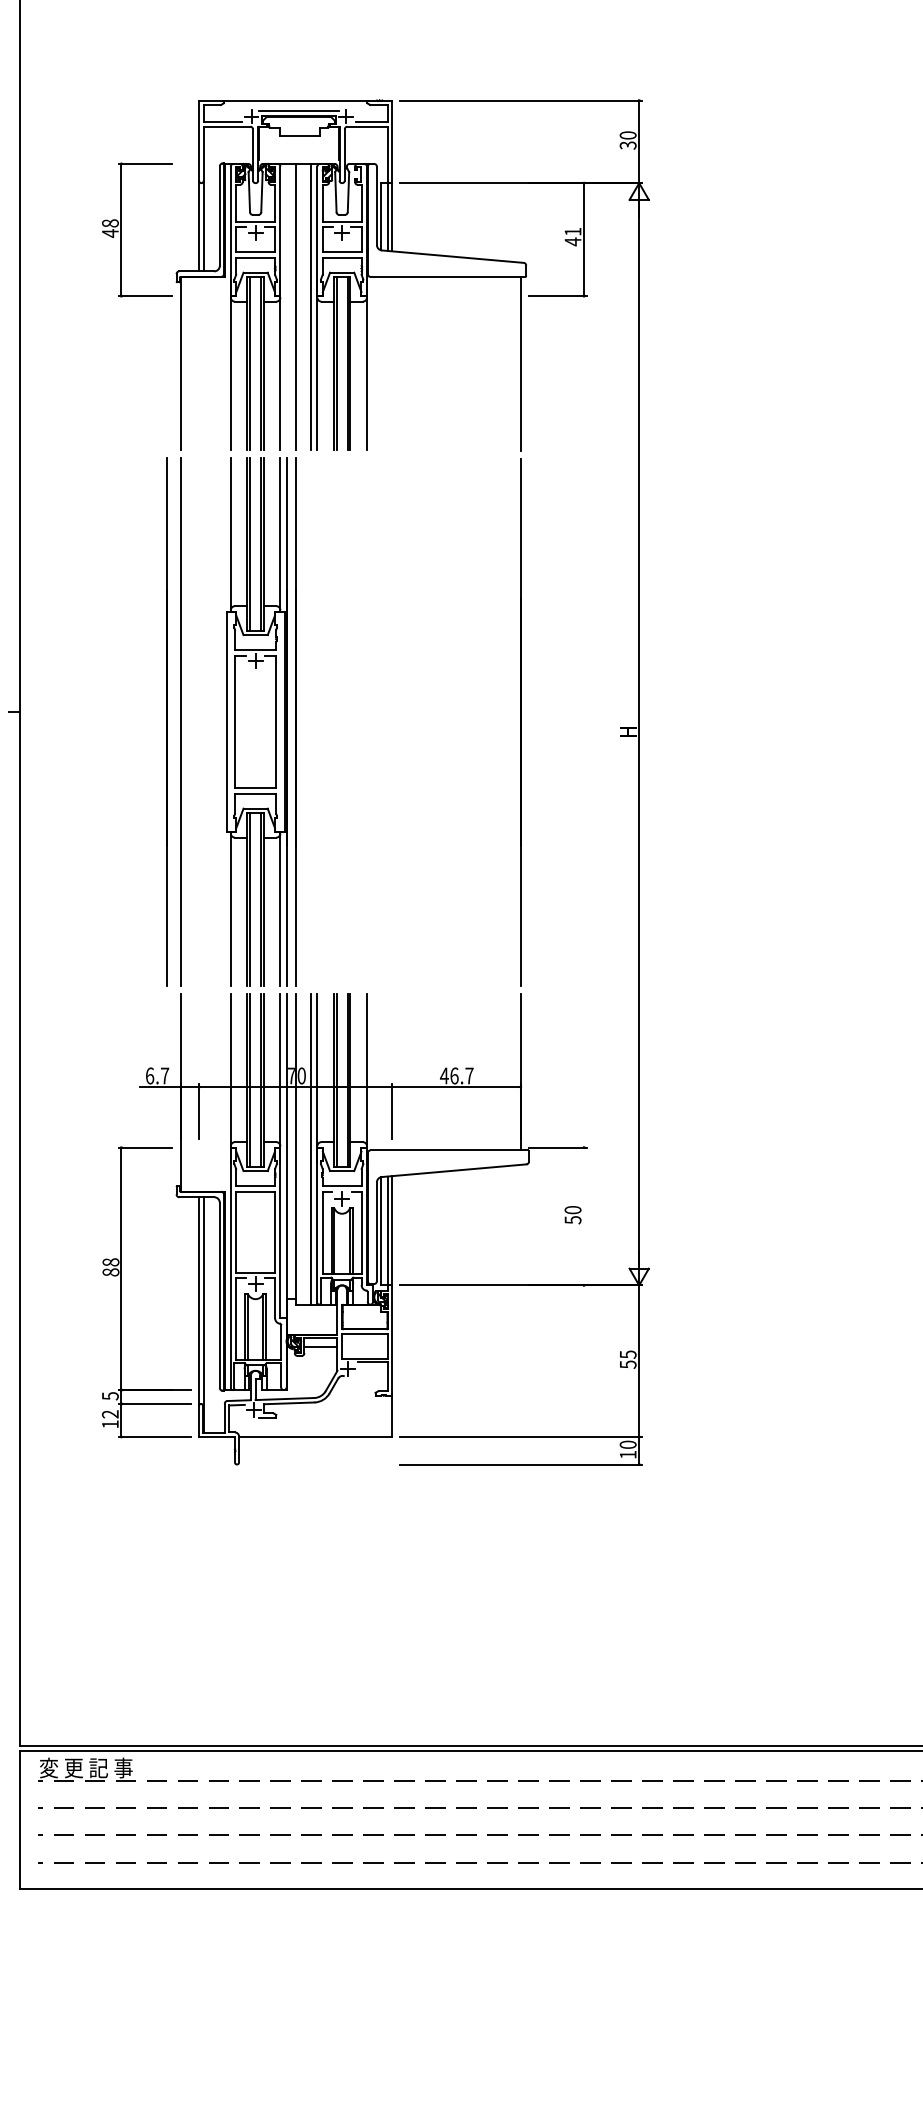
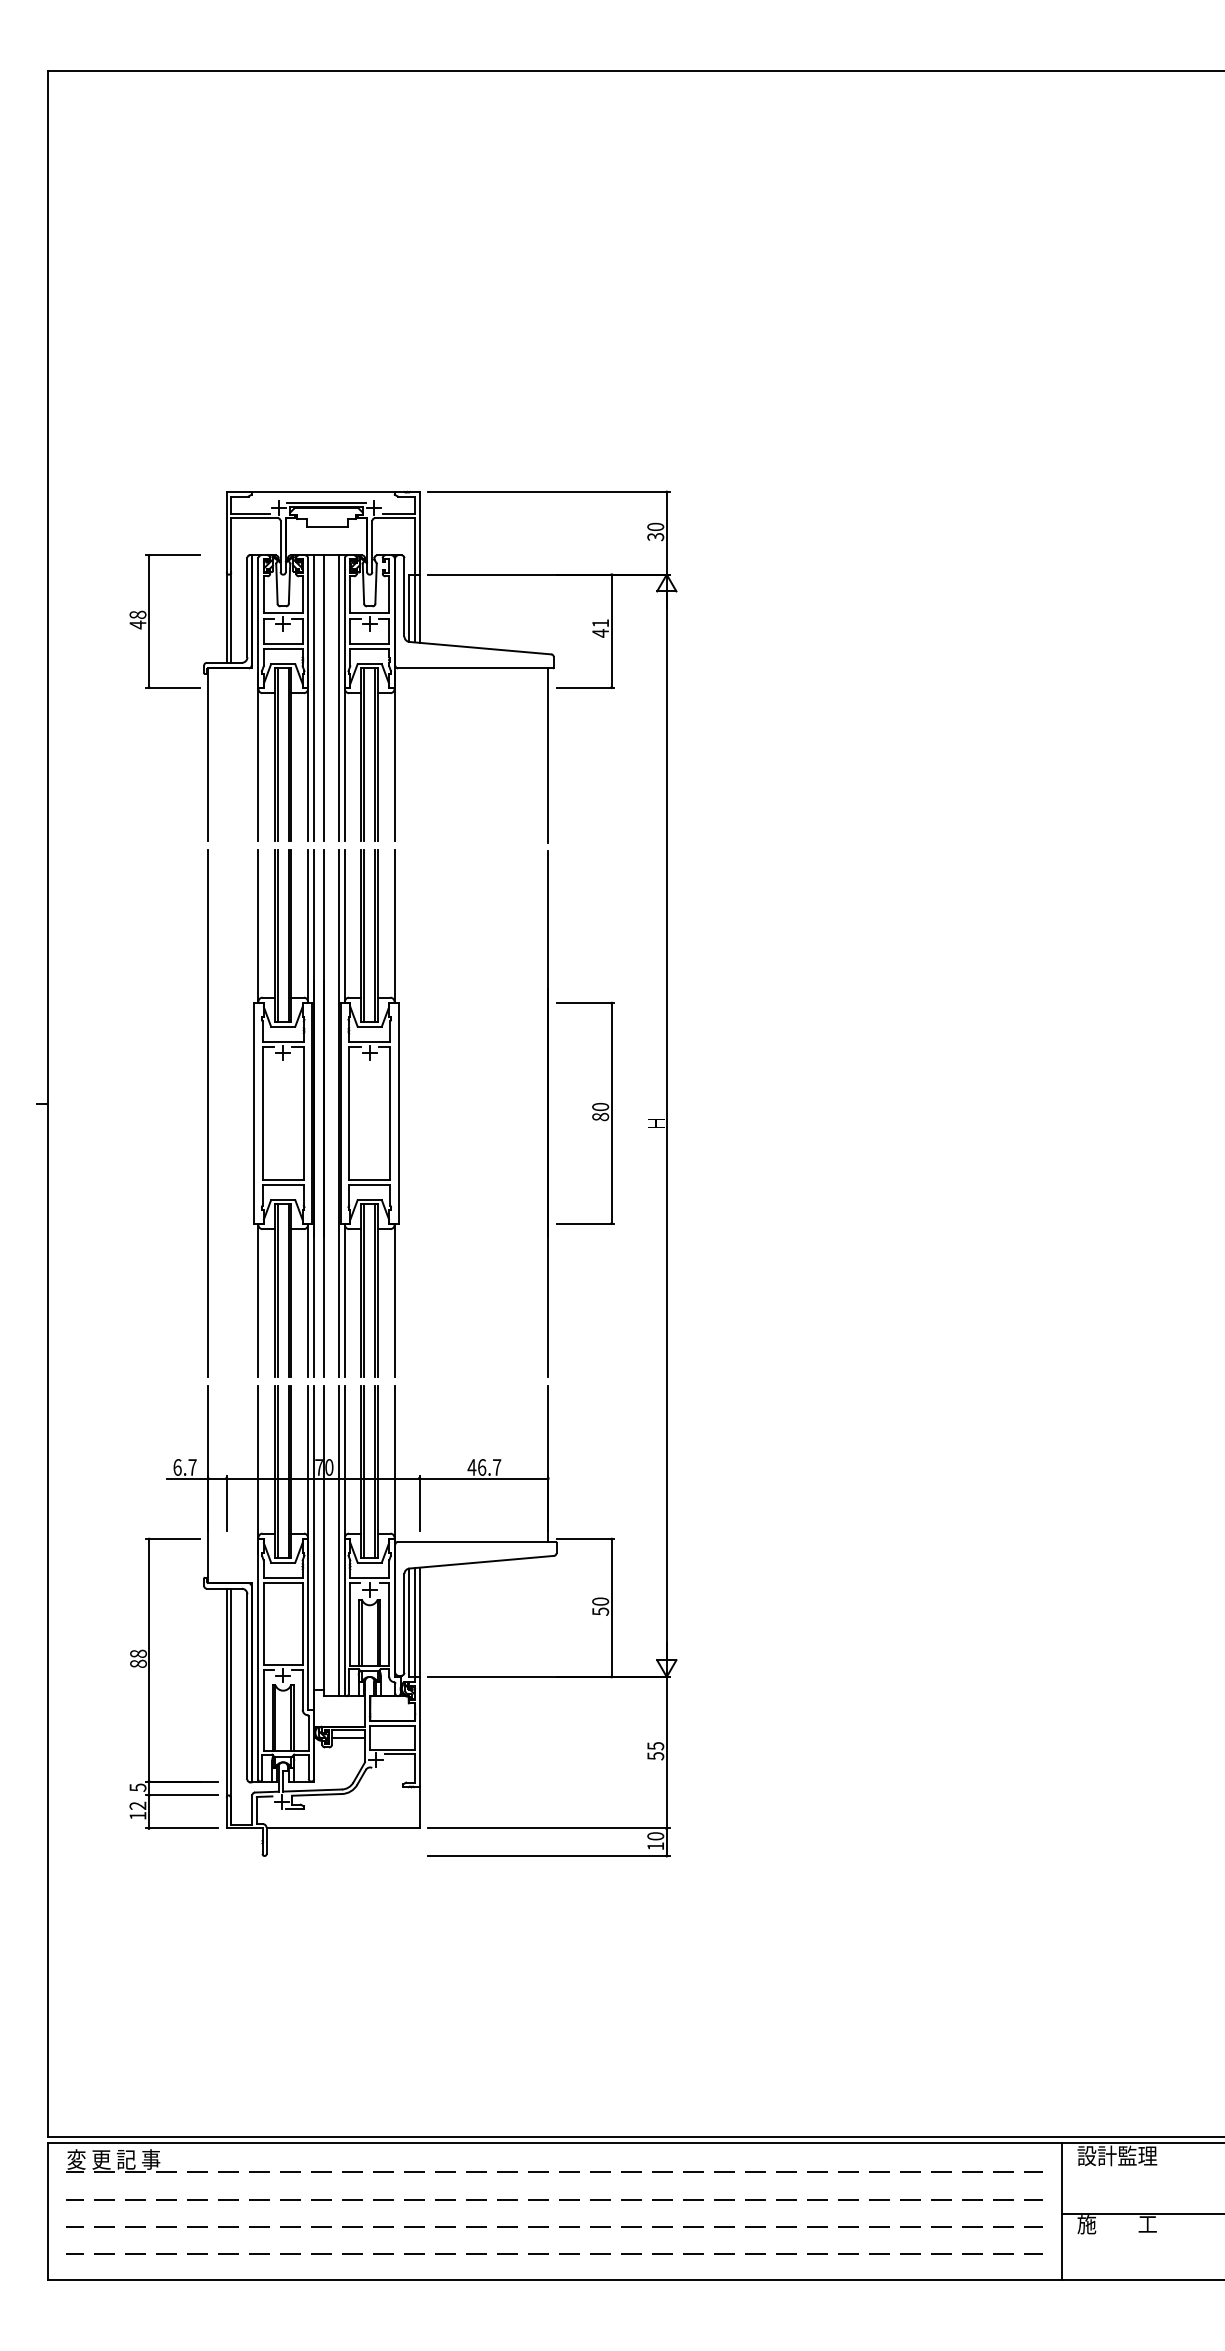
line: (286, 306) -> (314, 698), added
line: (166, 721) -> (194, 1113), removed
part: (340, 721) -> (368, 1113), added
part: (564, 723) -> (592, 1115), added
line: (583, 1215) -> (611, 1607), added

